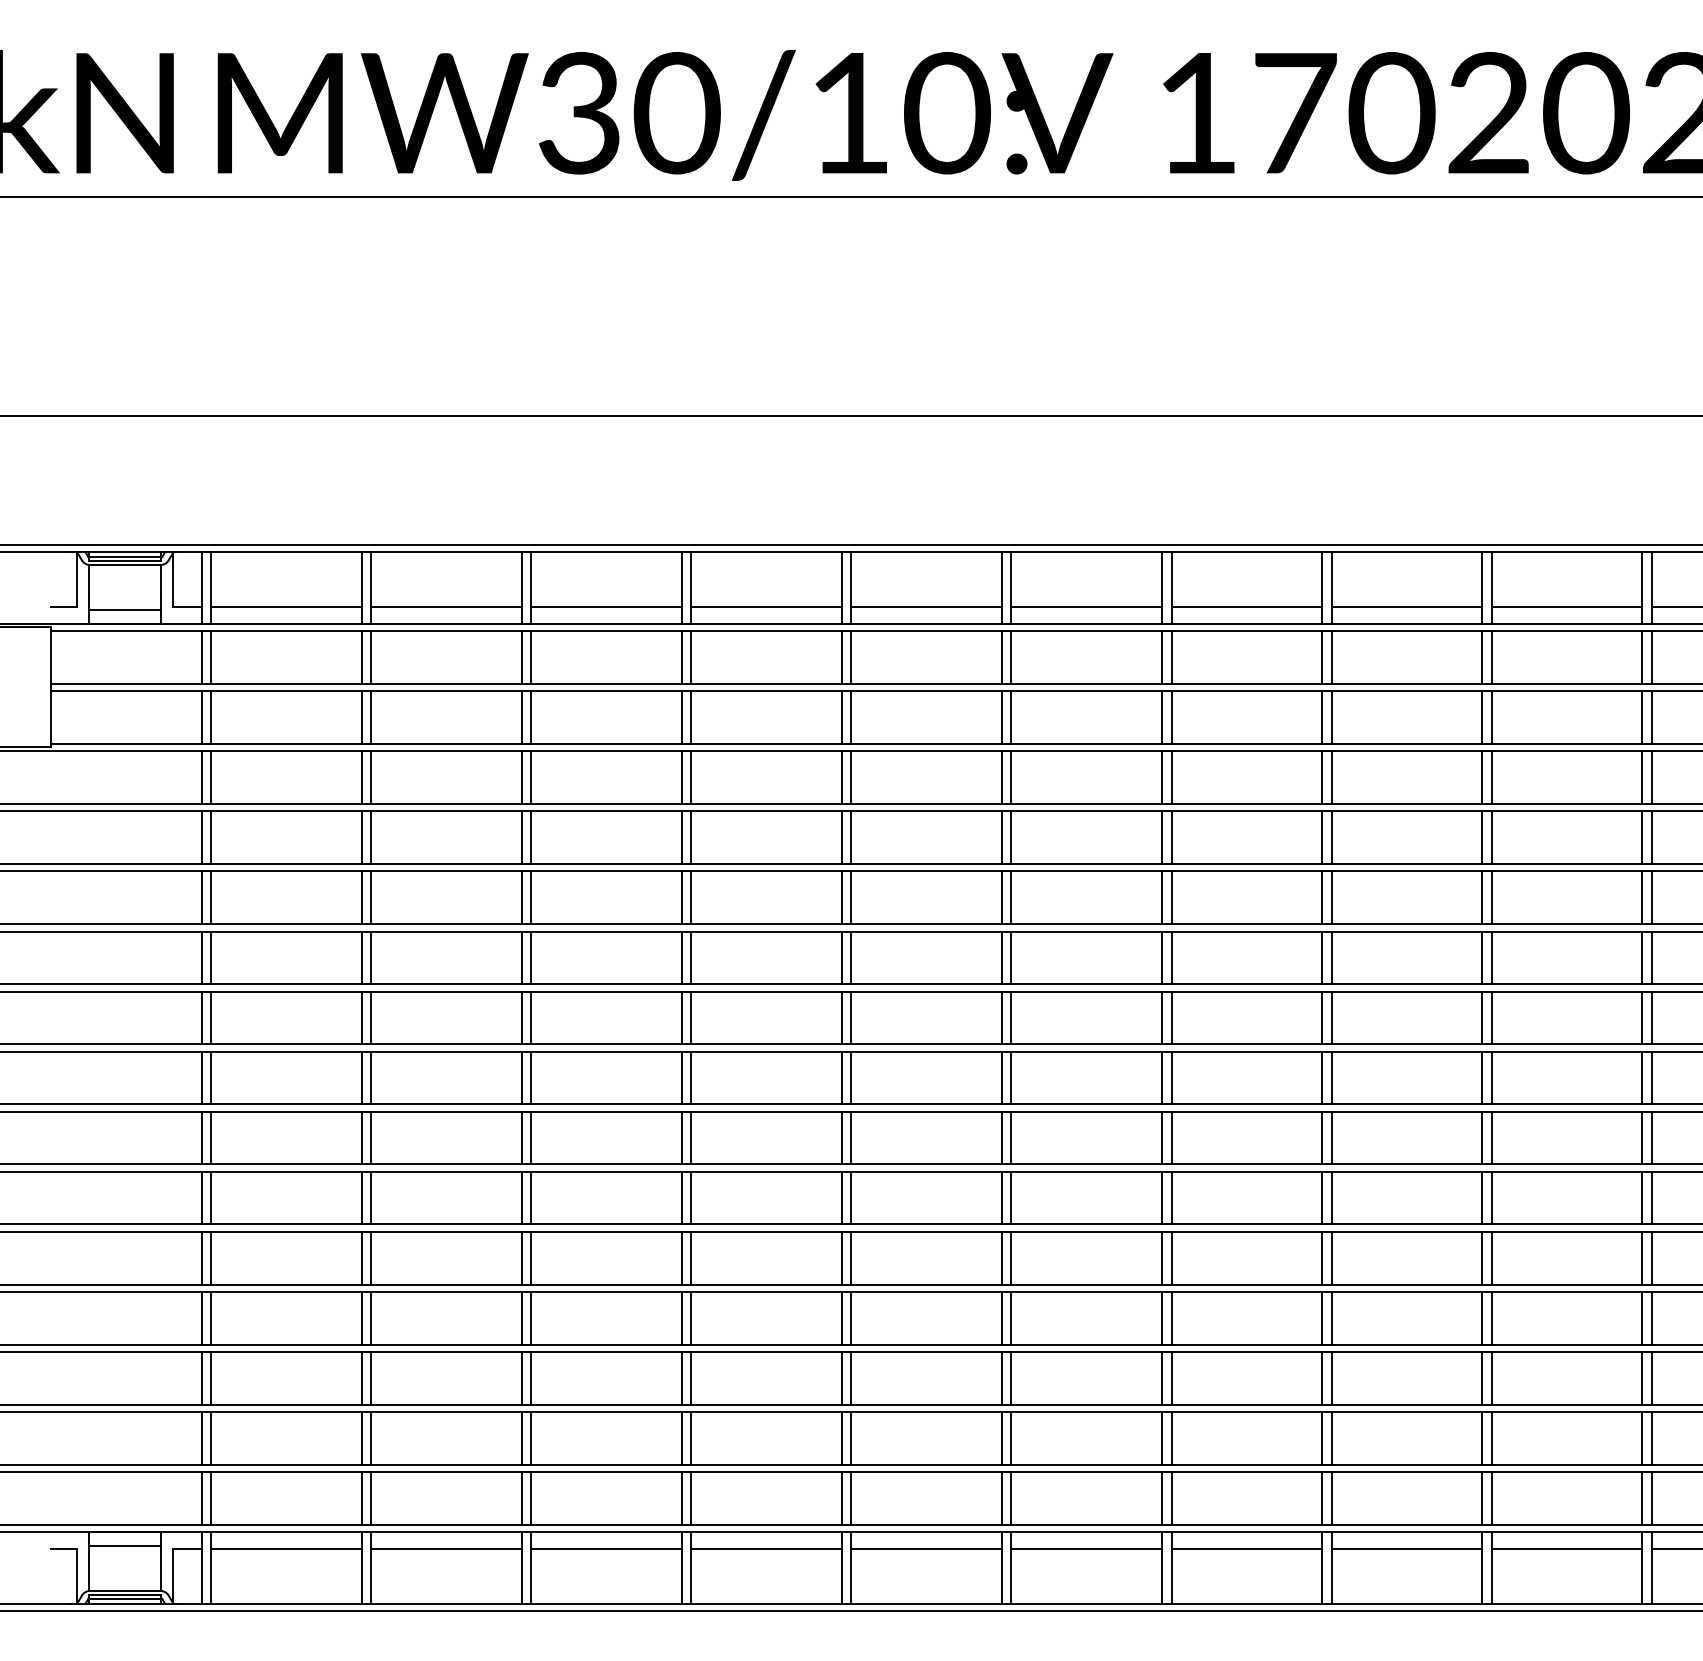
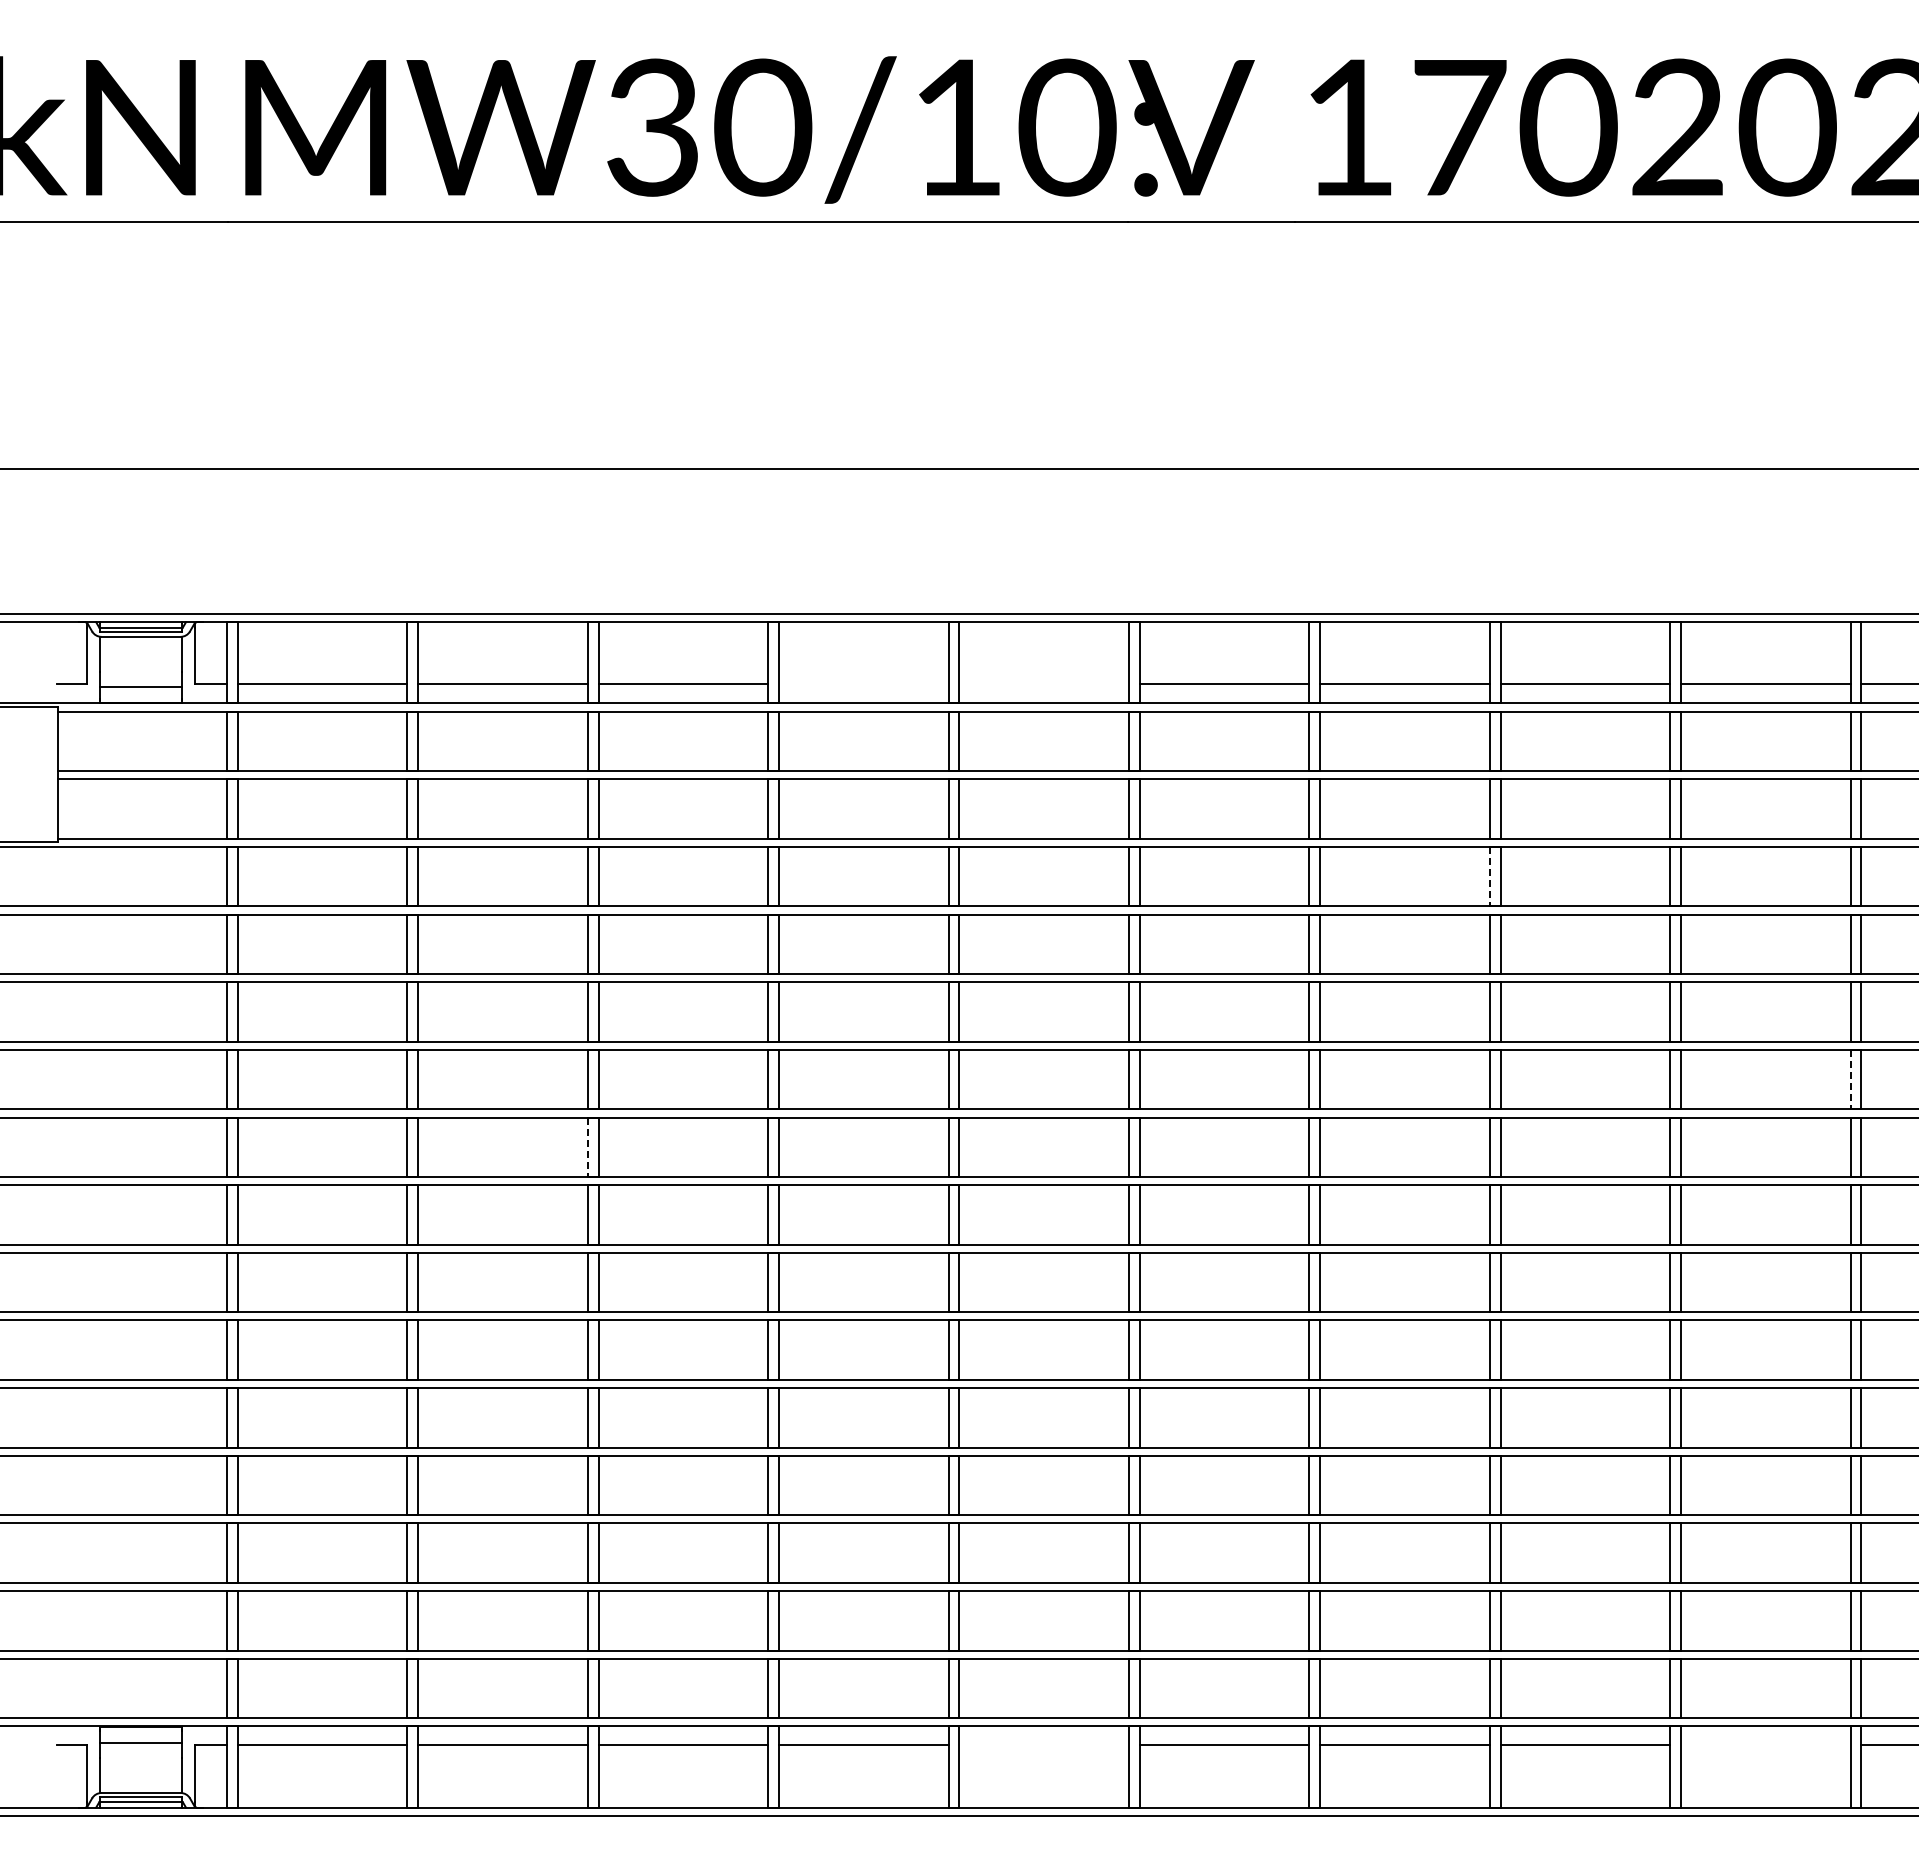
line: (766, 607) -> (863, 684), removed
line: (926, 607) -> (1043, 684), removed
line: (1321, 777) -> (1489, 876), solid -> dashed
line: (1642, 957) -> (1850, 1079), solid -> dashed
line: (521, 1018) -> (587, 1147), solid -> dashed
line: (926, 1548) -> (1043, 1745), removed
line: (1566, 1548) -> (1765, 1745), removed

